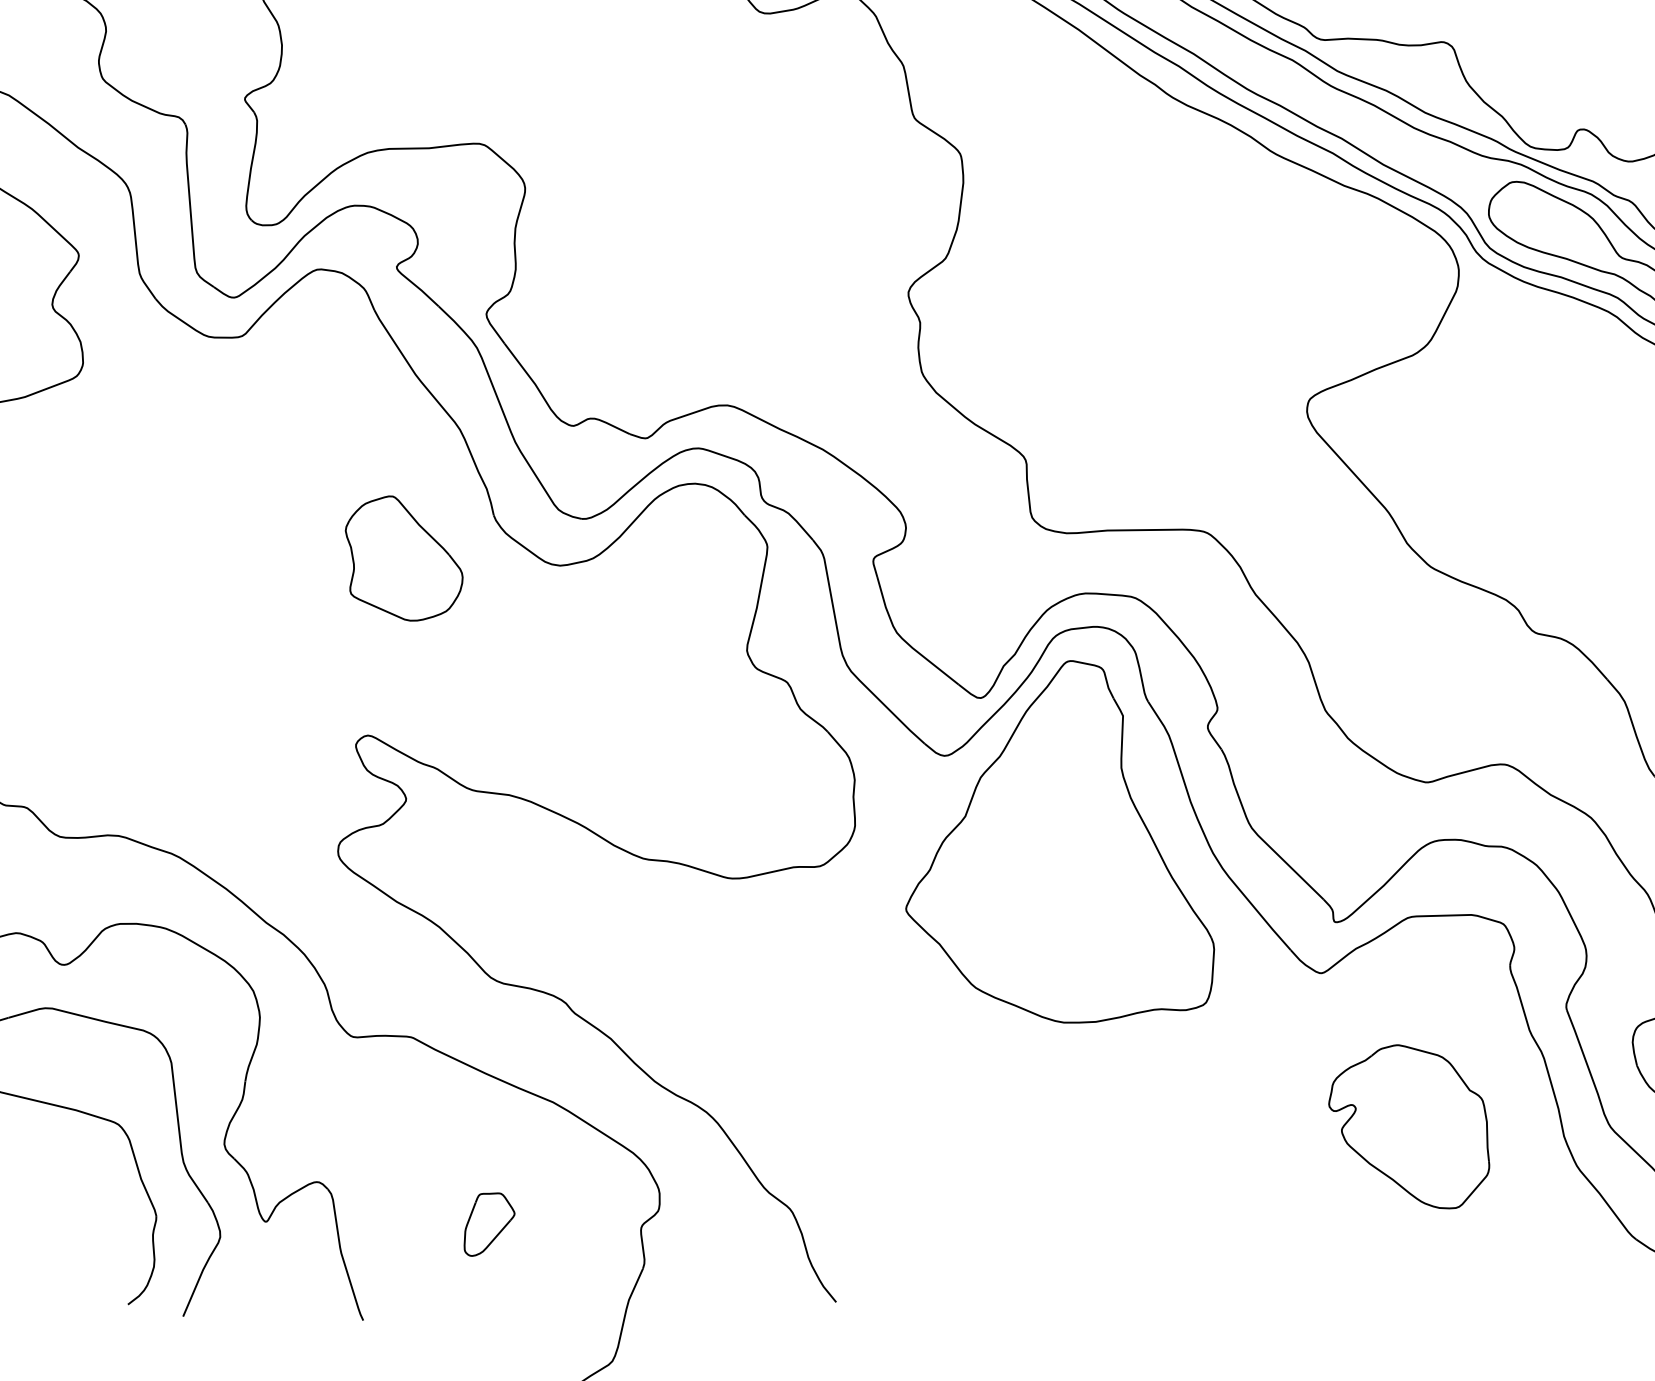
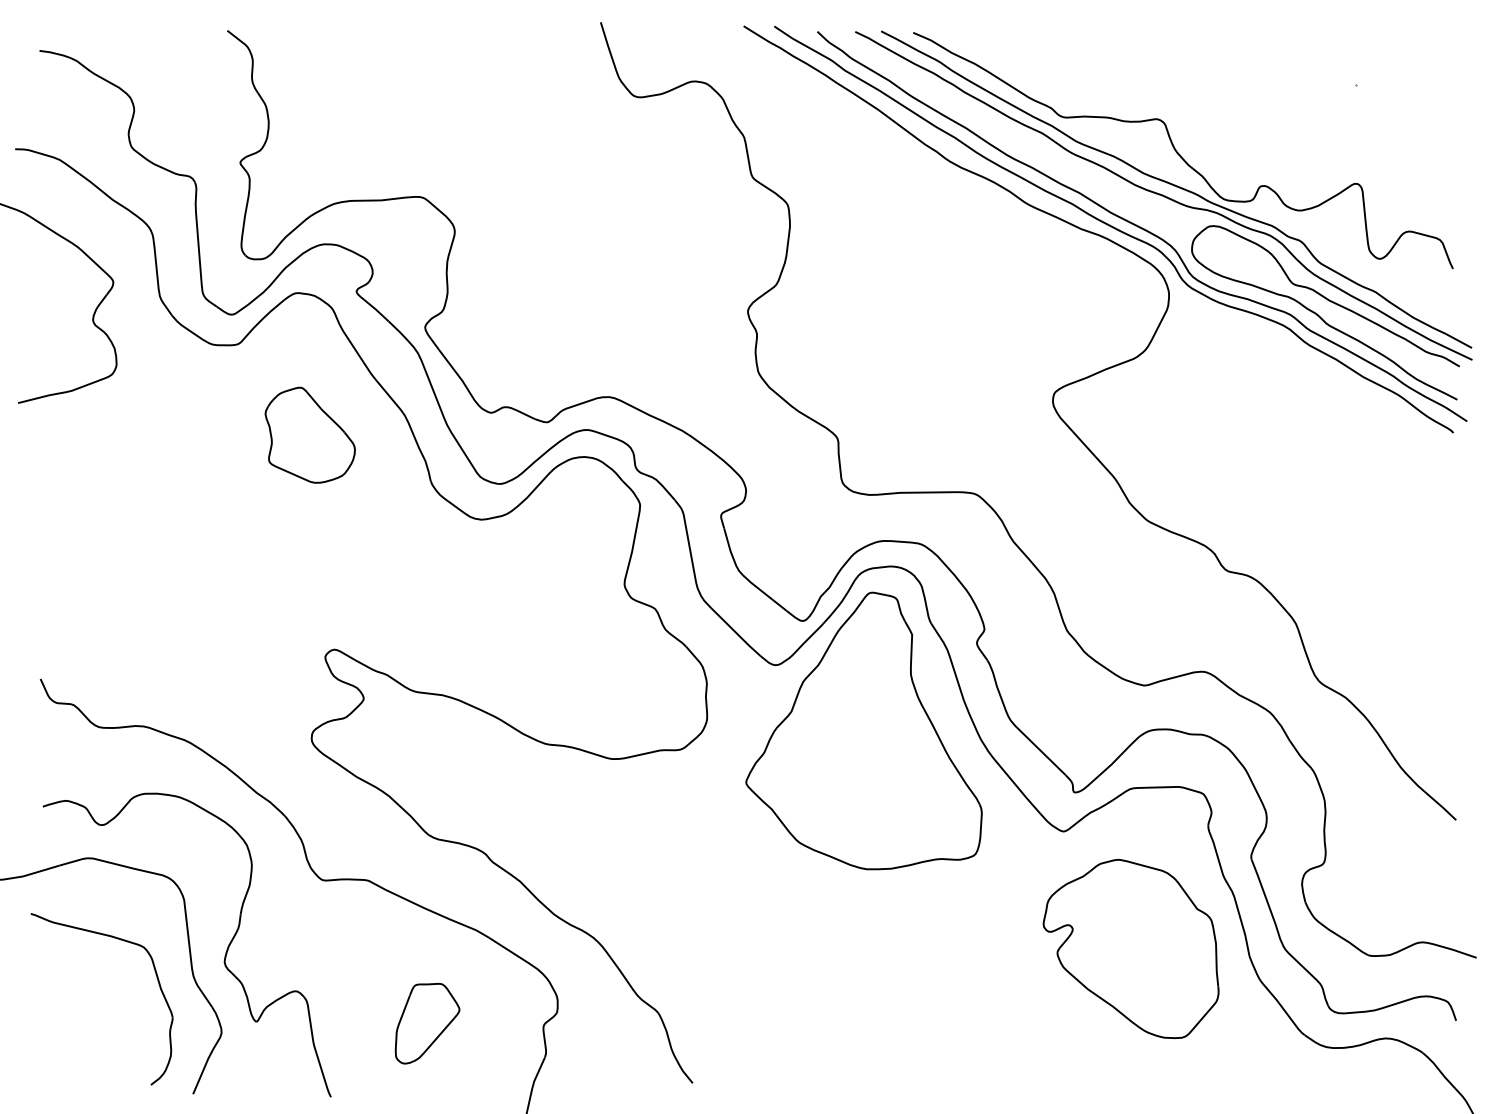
part: (403, 557) -> (309, 434), moved
part: (1408, 1126) -> (1130, 948), size x1.43
part: (489, 1224) -> (427, 1023), size x1.67

